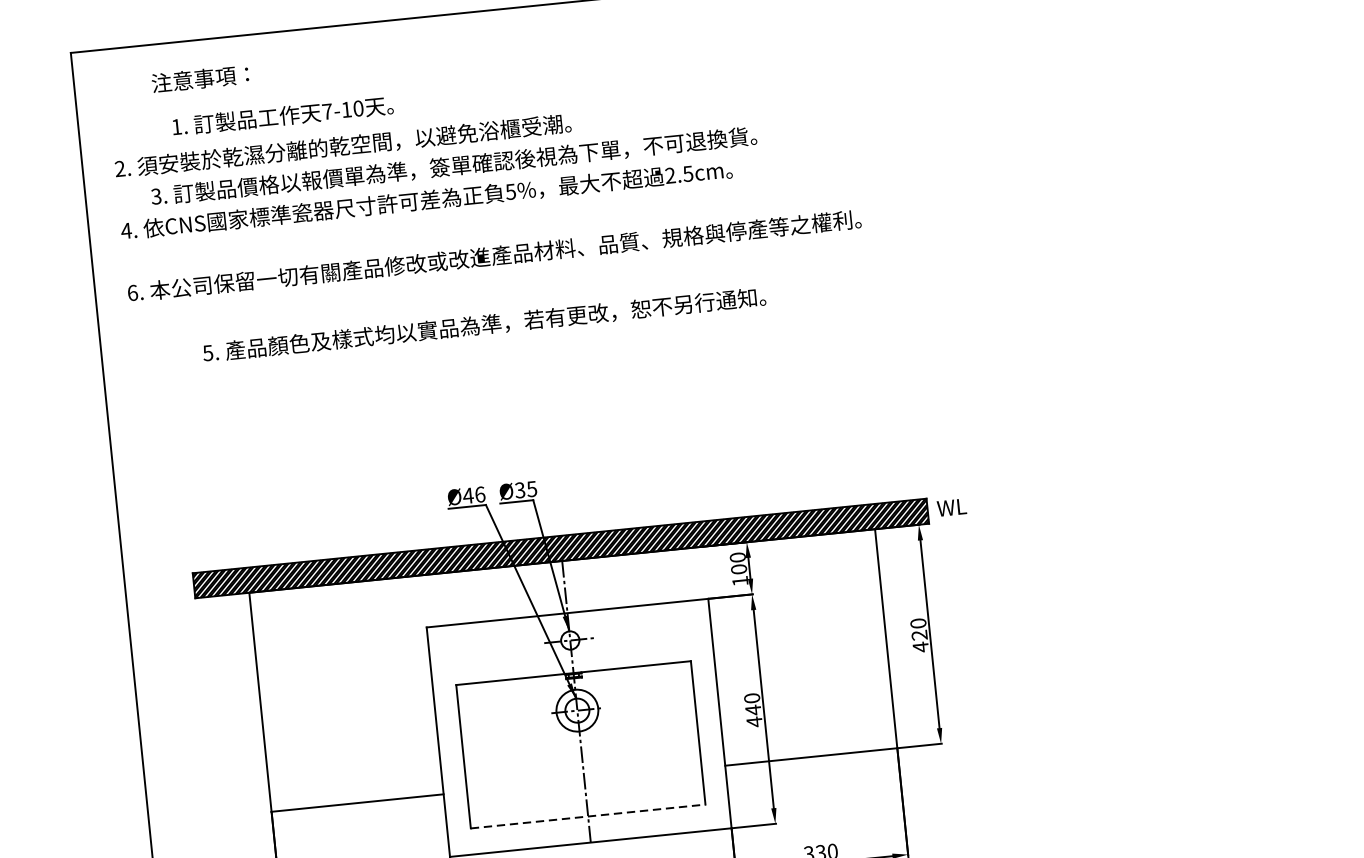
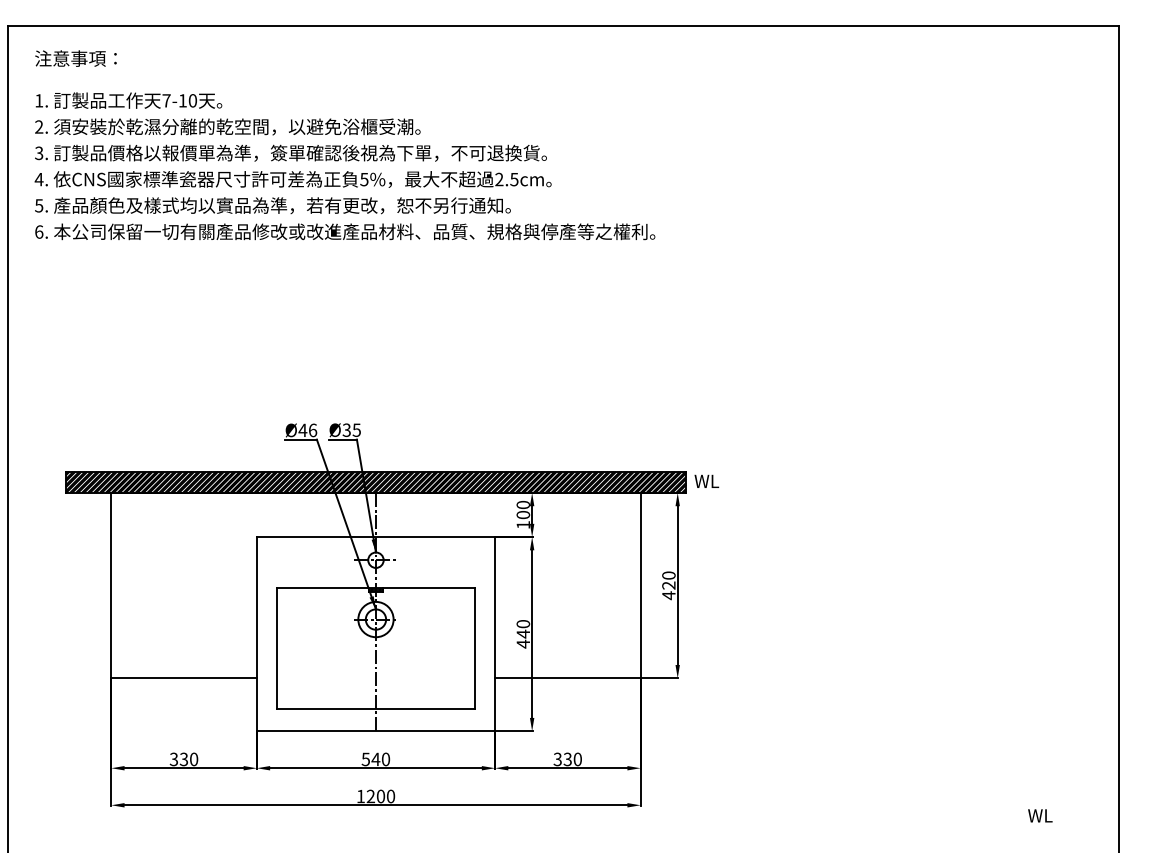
text: (199, 78) -> (75, 58), moved
text: (282, 115) -> (128, 100), moved
text: (453, 165) -> (290, 152), moved
text: (483, 324) -> (272, 205), moved
line: (588, 816) -> (376, 709), dashed -> solid

